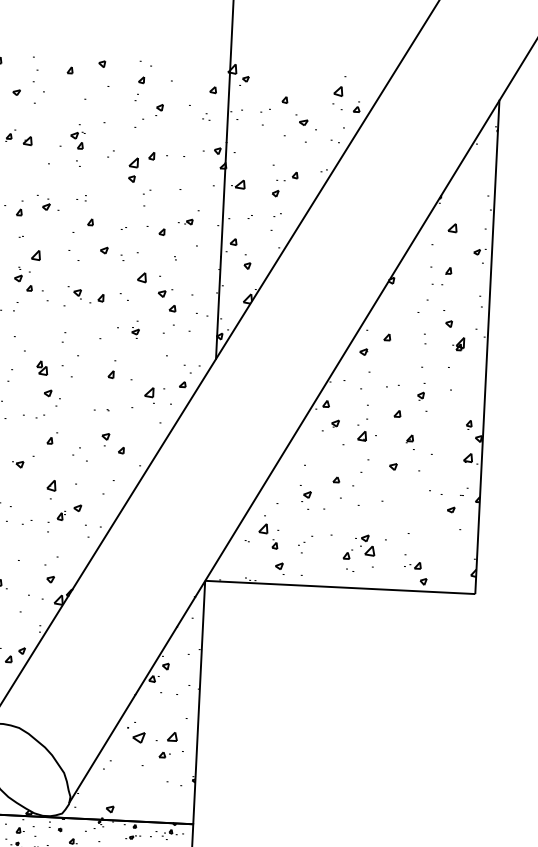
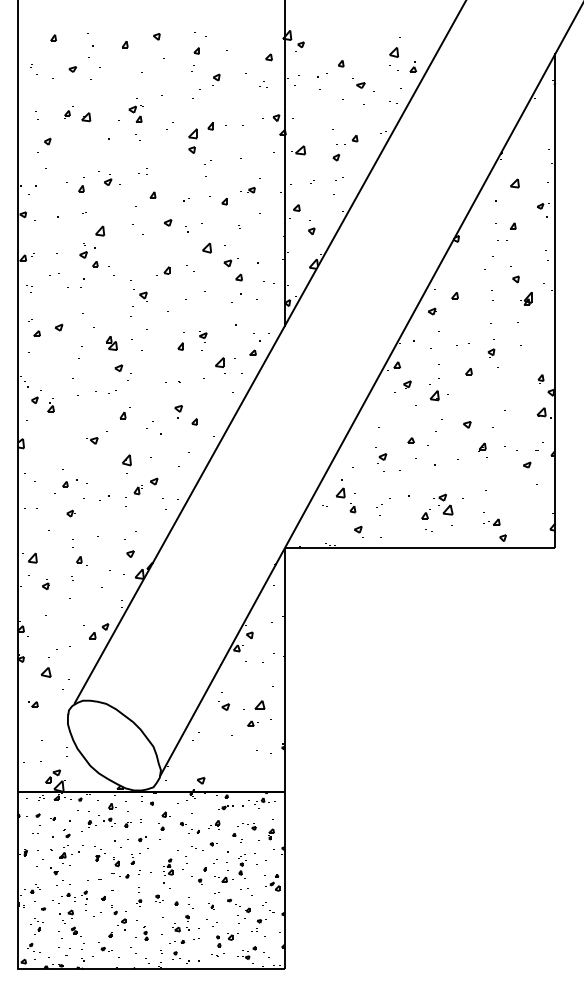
part: (74, 292) -> (140, 295), moved
part: (135, 332) -> (203, 336), moved
part: (409, 441) -> (482, 449), moved
part: (137, 735) -> (224, 705), size x0.62

